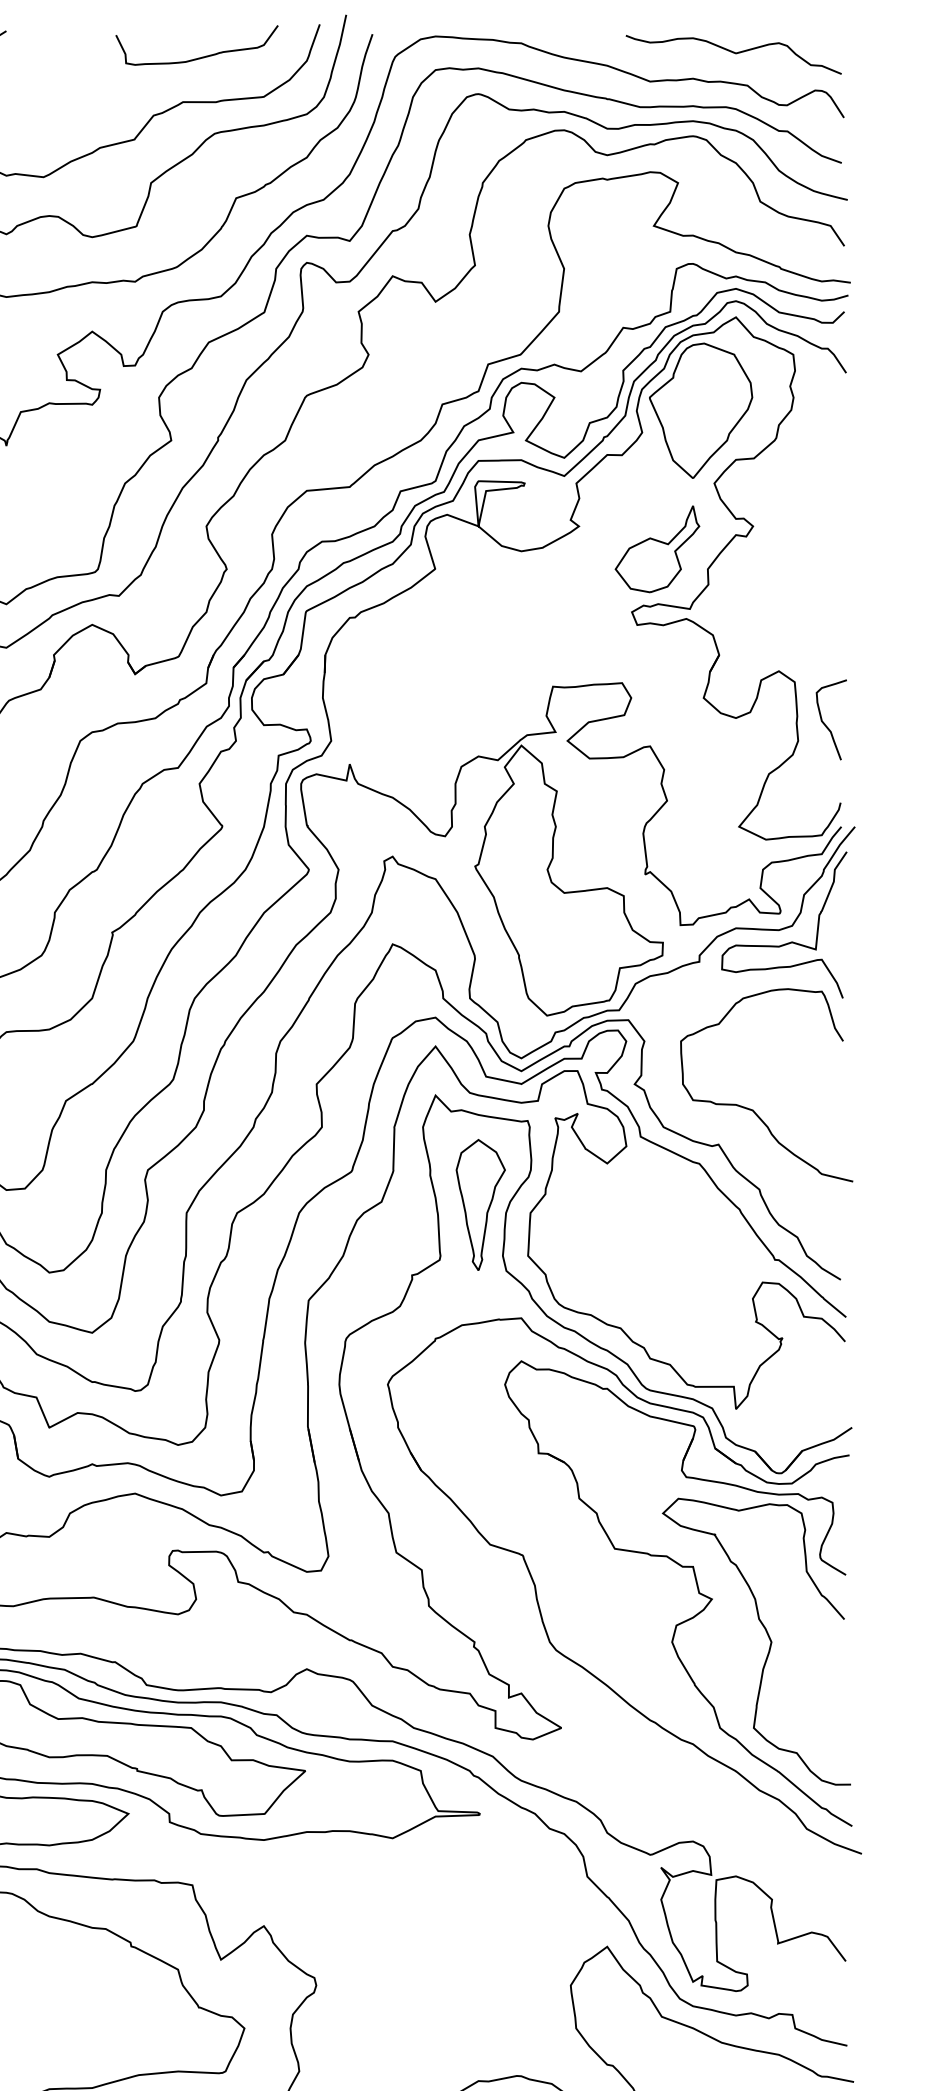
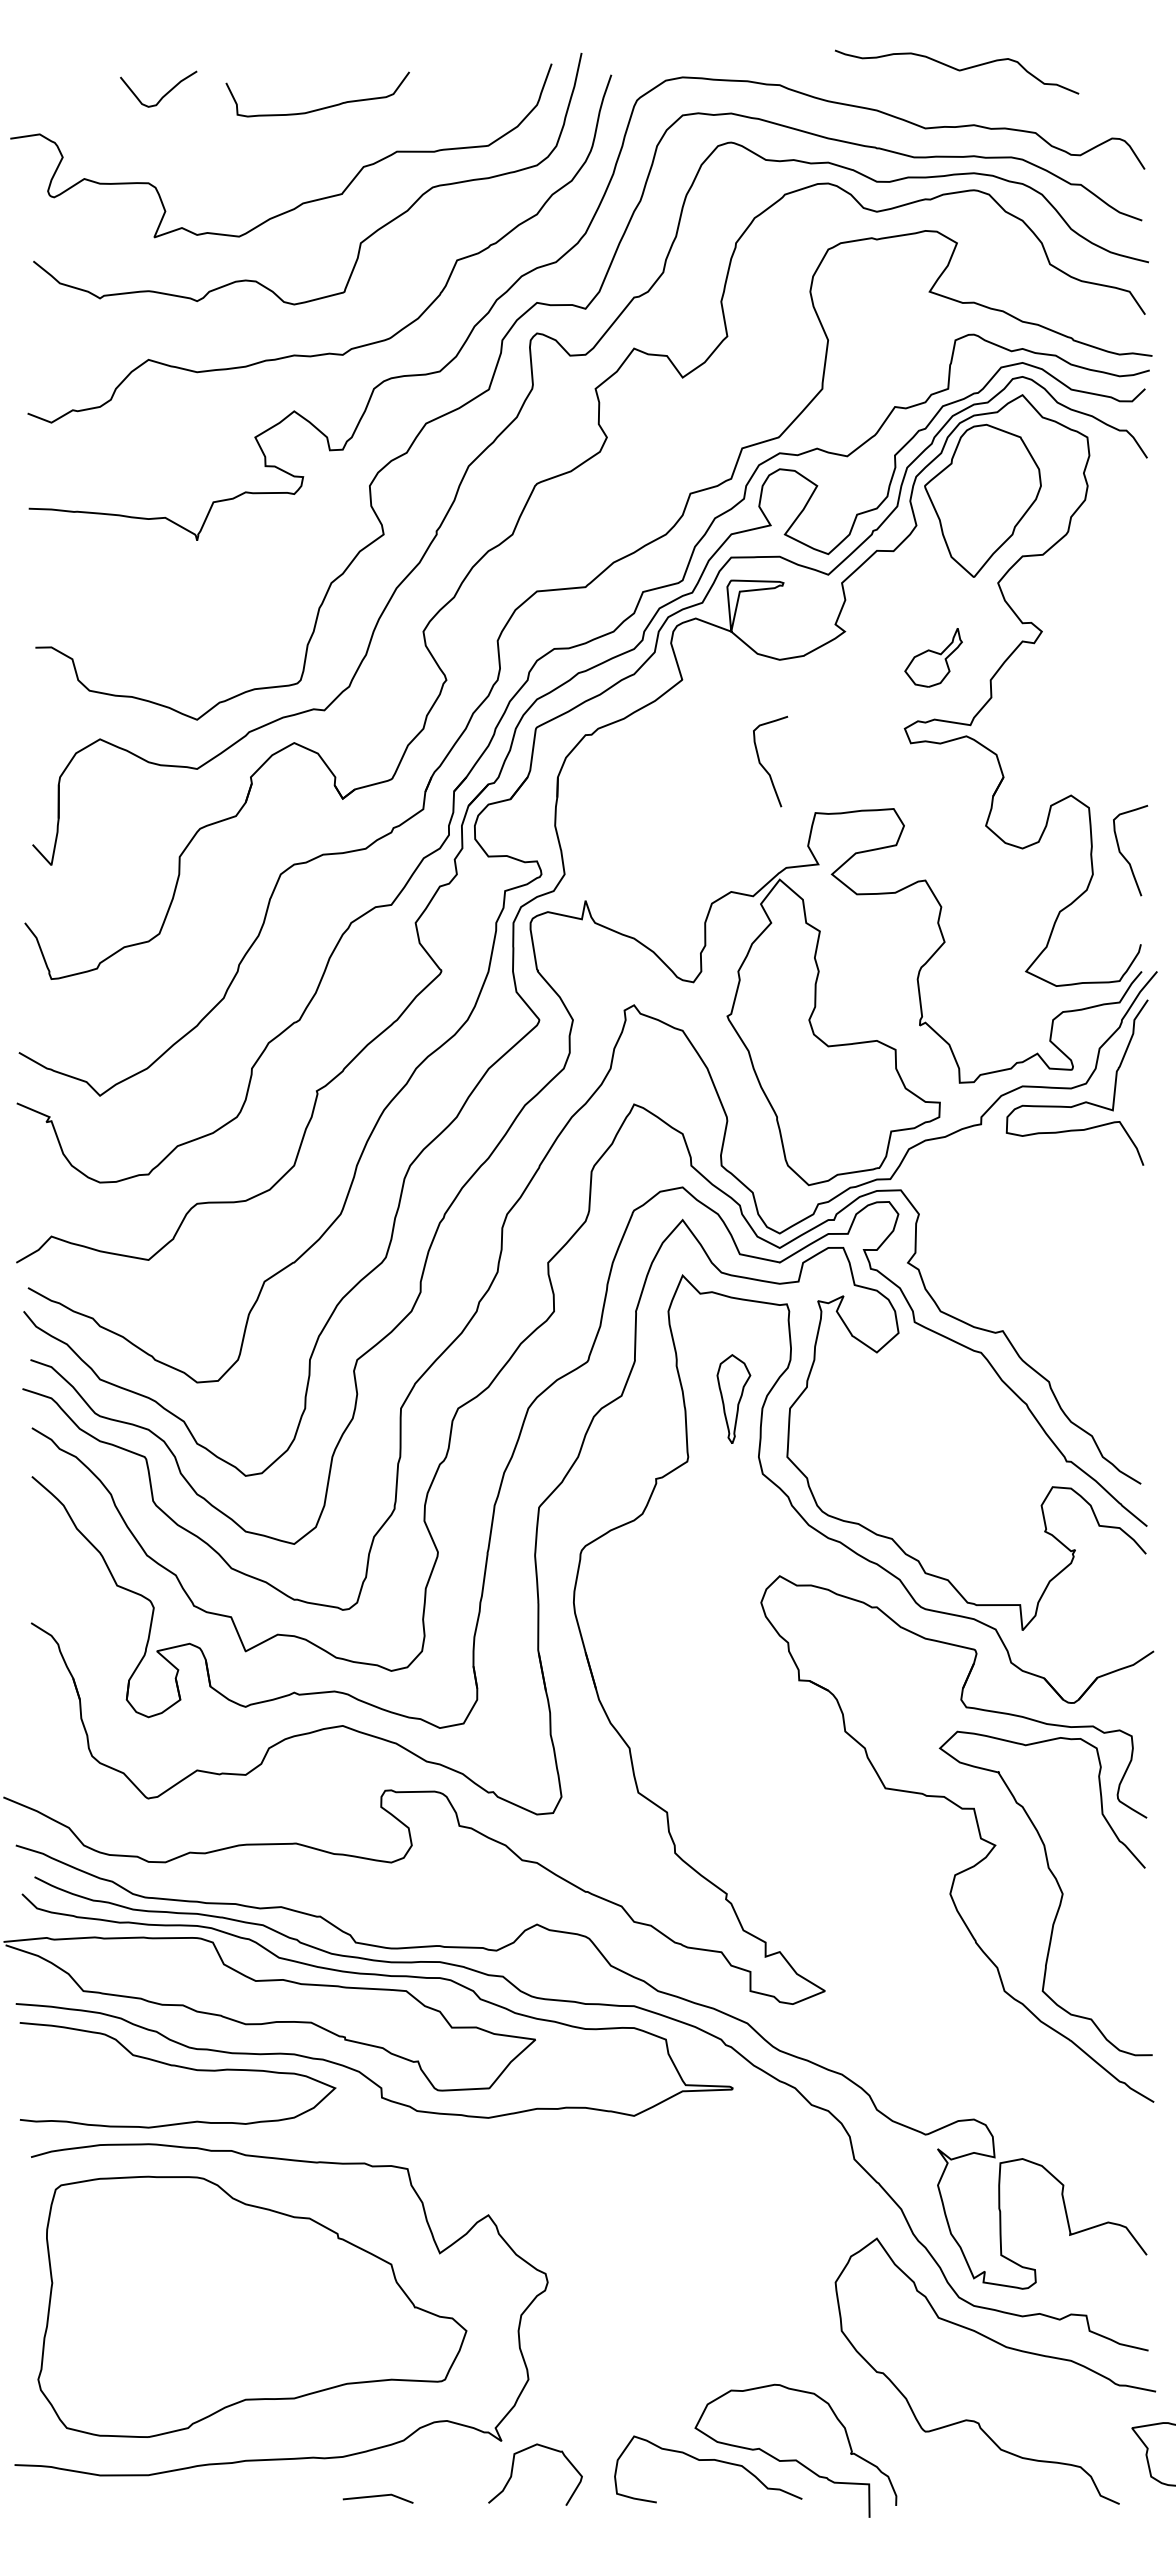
curve: (733, 53) -> (956, 70), moved
curve: (201, 56) -> (322, 107), moved
part: (657, 549) -> (933, 657), size x0.6
curve: (507, 644) -> (763, 765), added
curve: (752, 1109) -> (1041, 1291), removed
part: (480, 1204) -> (733, 1398), size x0.6
part: (539, 1605) -> (800, 1852), removed

